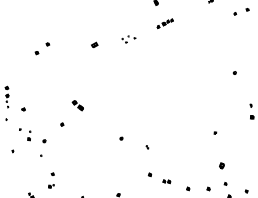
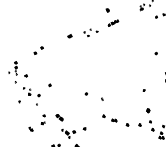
part: (128, 38) -> (90, 32), size x1.67
part: (42, 48) -> (38, 50), moved
part: (77, 105) -> (59, 117), moved

